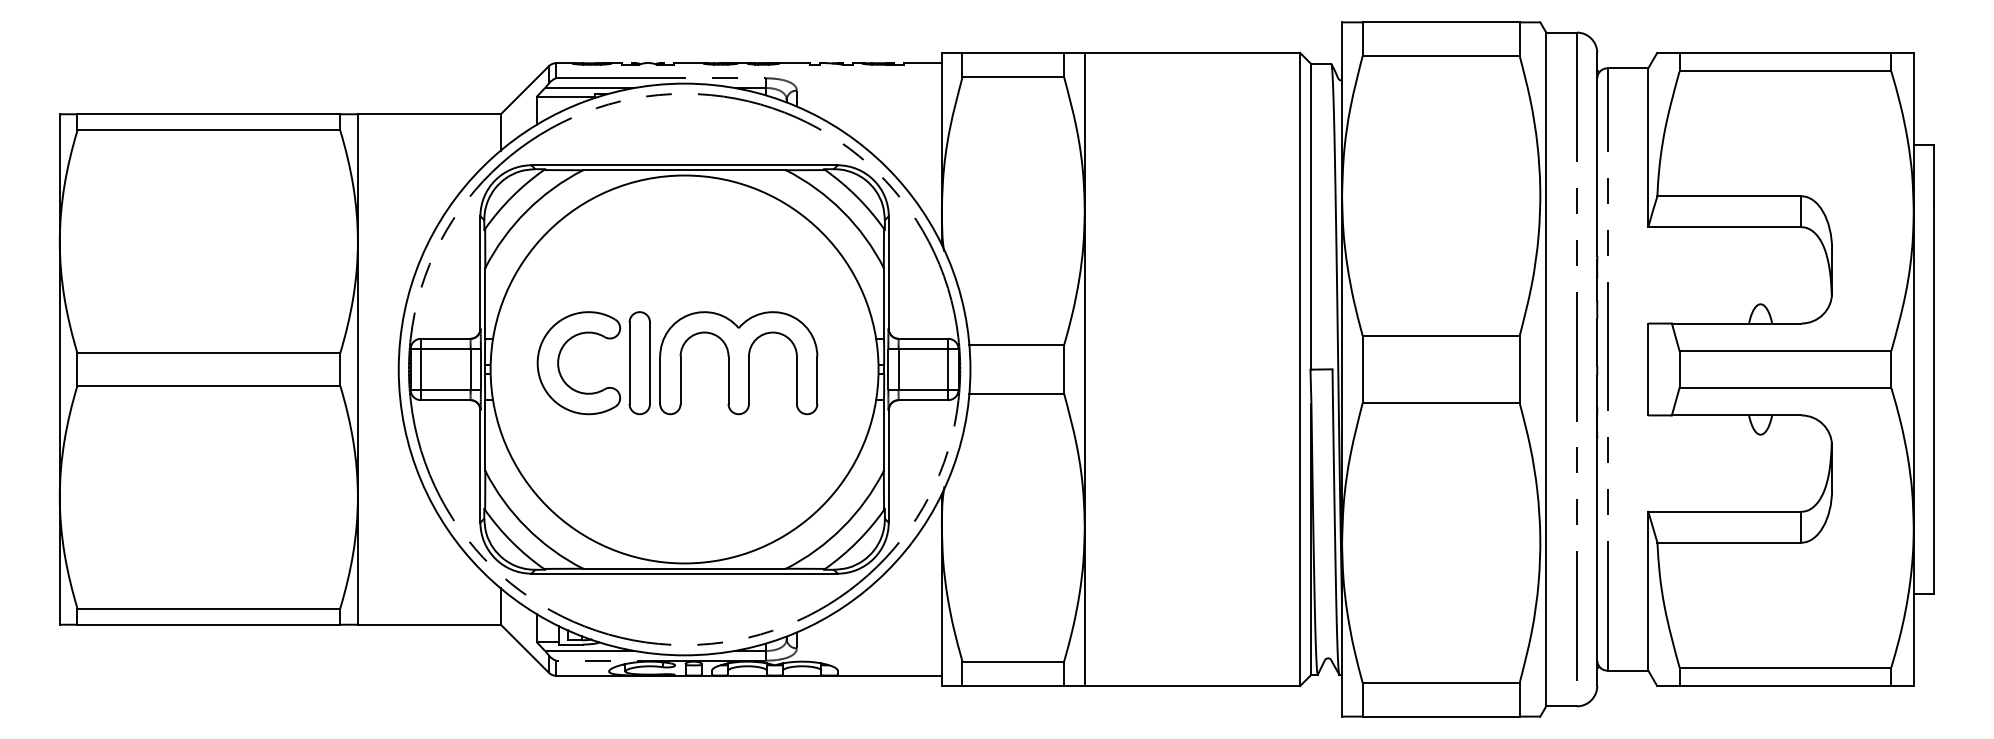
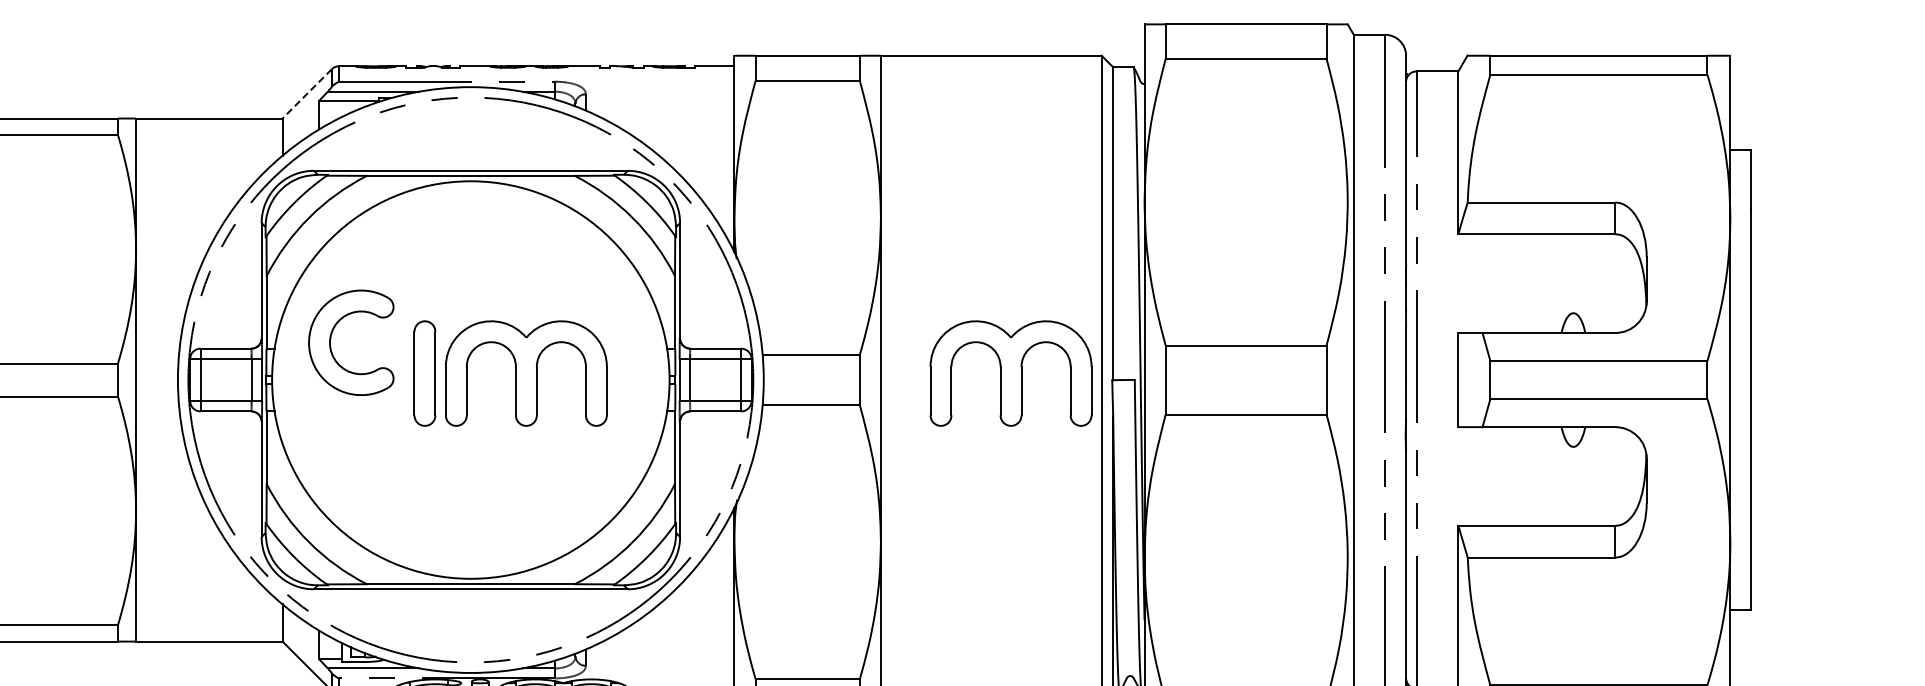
line: (524, 90) -> (306, 94), solid -> dashed
part: (559, 363) -> (331, 343), moved
part: (1211, 363) -> (1010, 373), added

